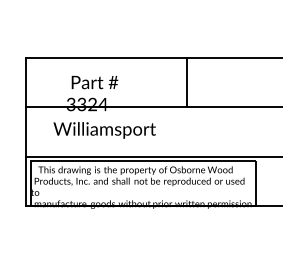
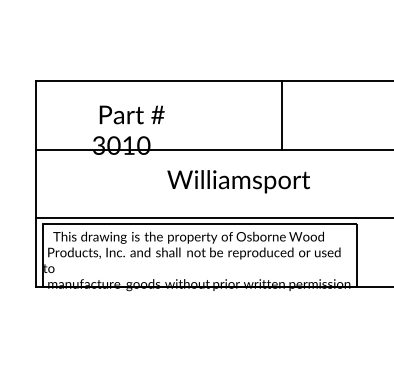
line: (187, 82) -> (281, 114), moved
text: (92, 104) -> (128, 145), 3324 -> 3010
text: (104, 130) -> (238, 181), moved

